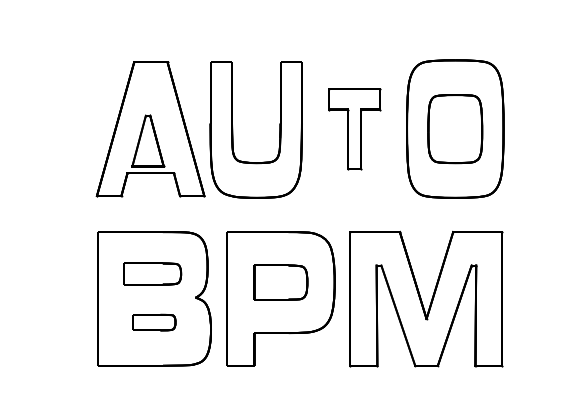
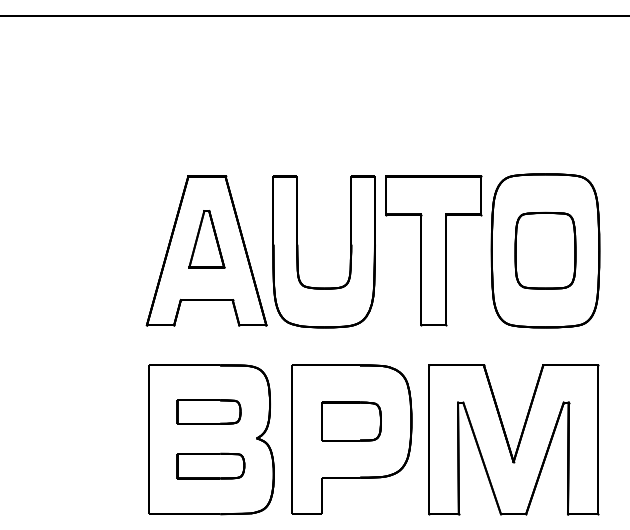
part: (354, 128) -> (433, 250), size x1.67
part: (147, 141) -> (206, 239), moved
part: (154, 322) -> (210, 465), size x1.43

